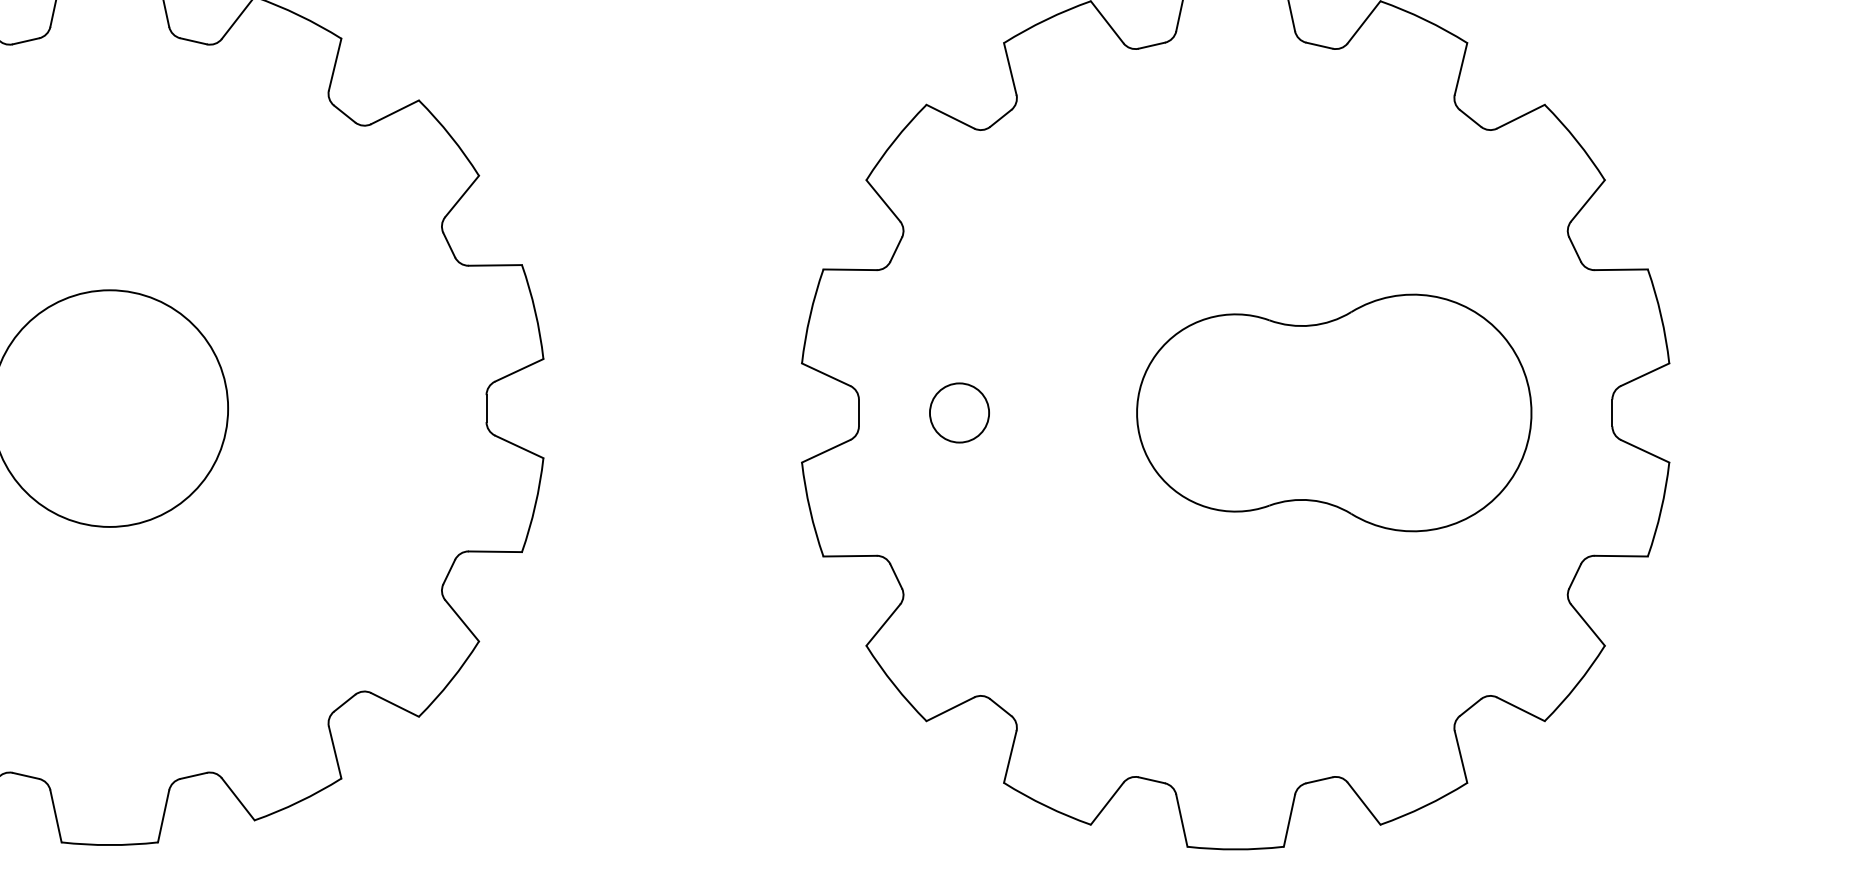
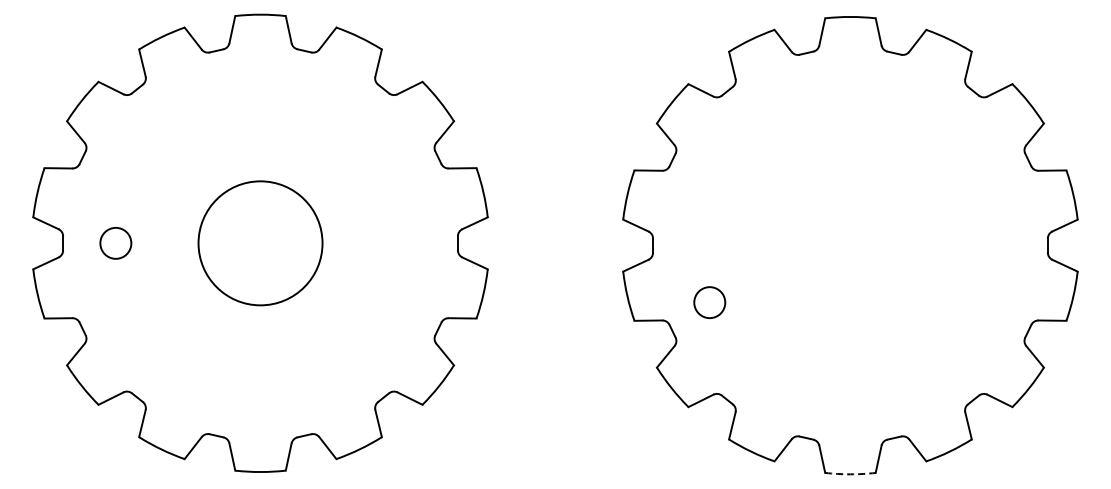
circle: (959, 412) -> (709, 302), moved
part: (1334, 412) -> (902, 245), removed
arc: (1235, 849) -> (850, 474), solid -> dashed

